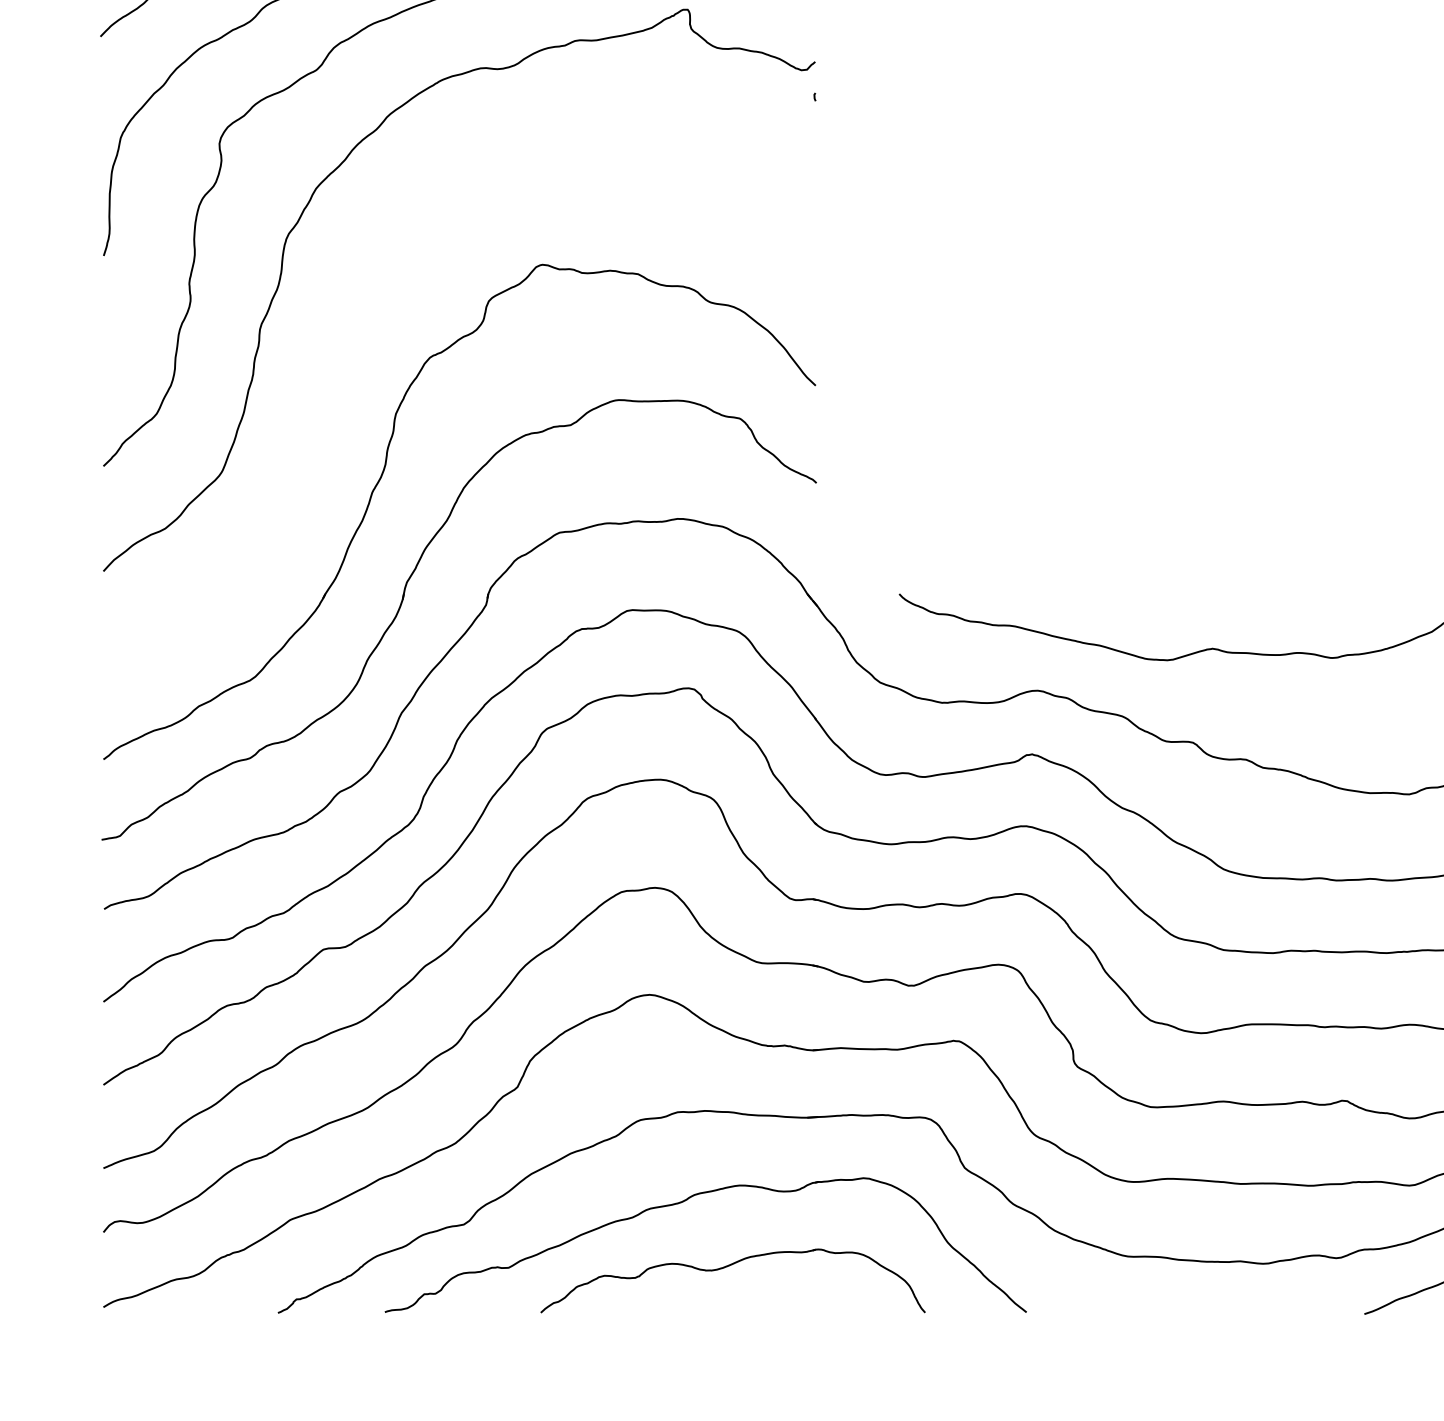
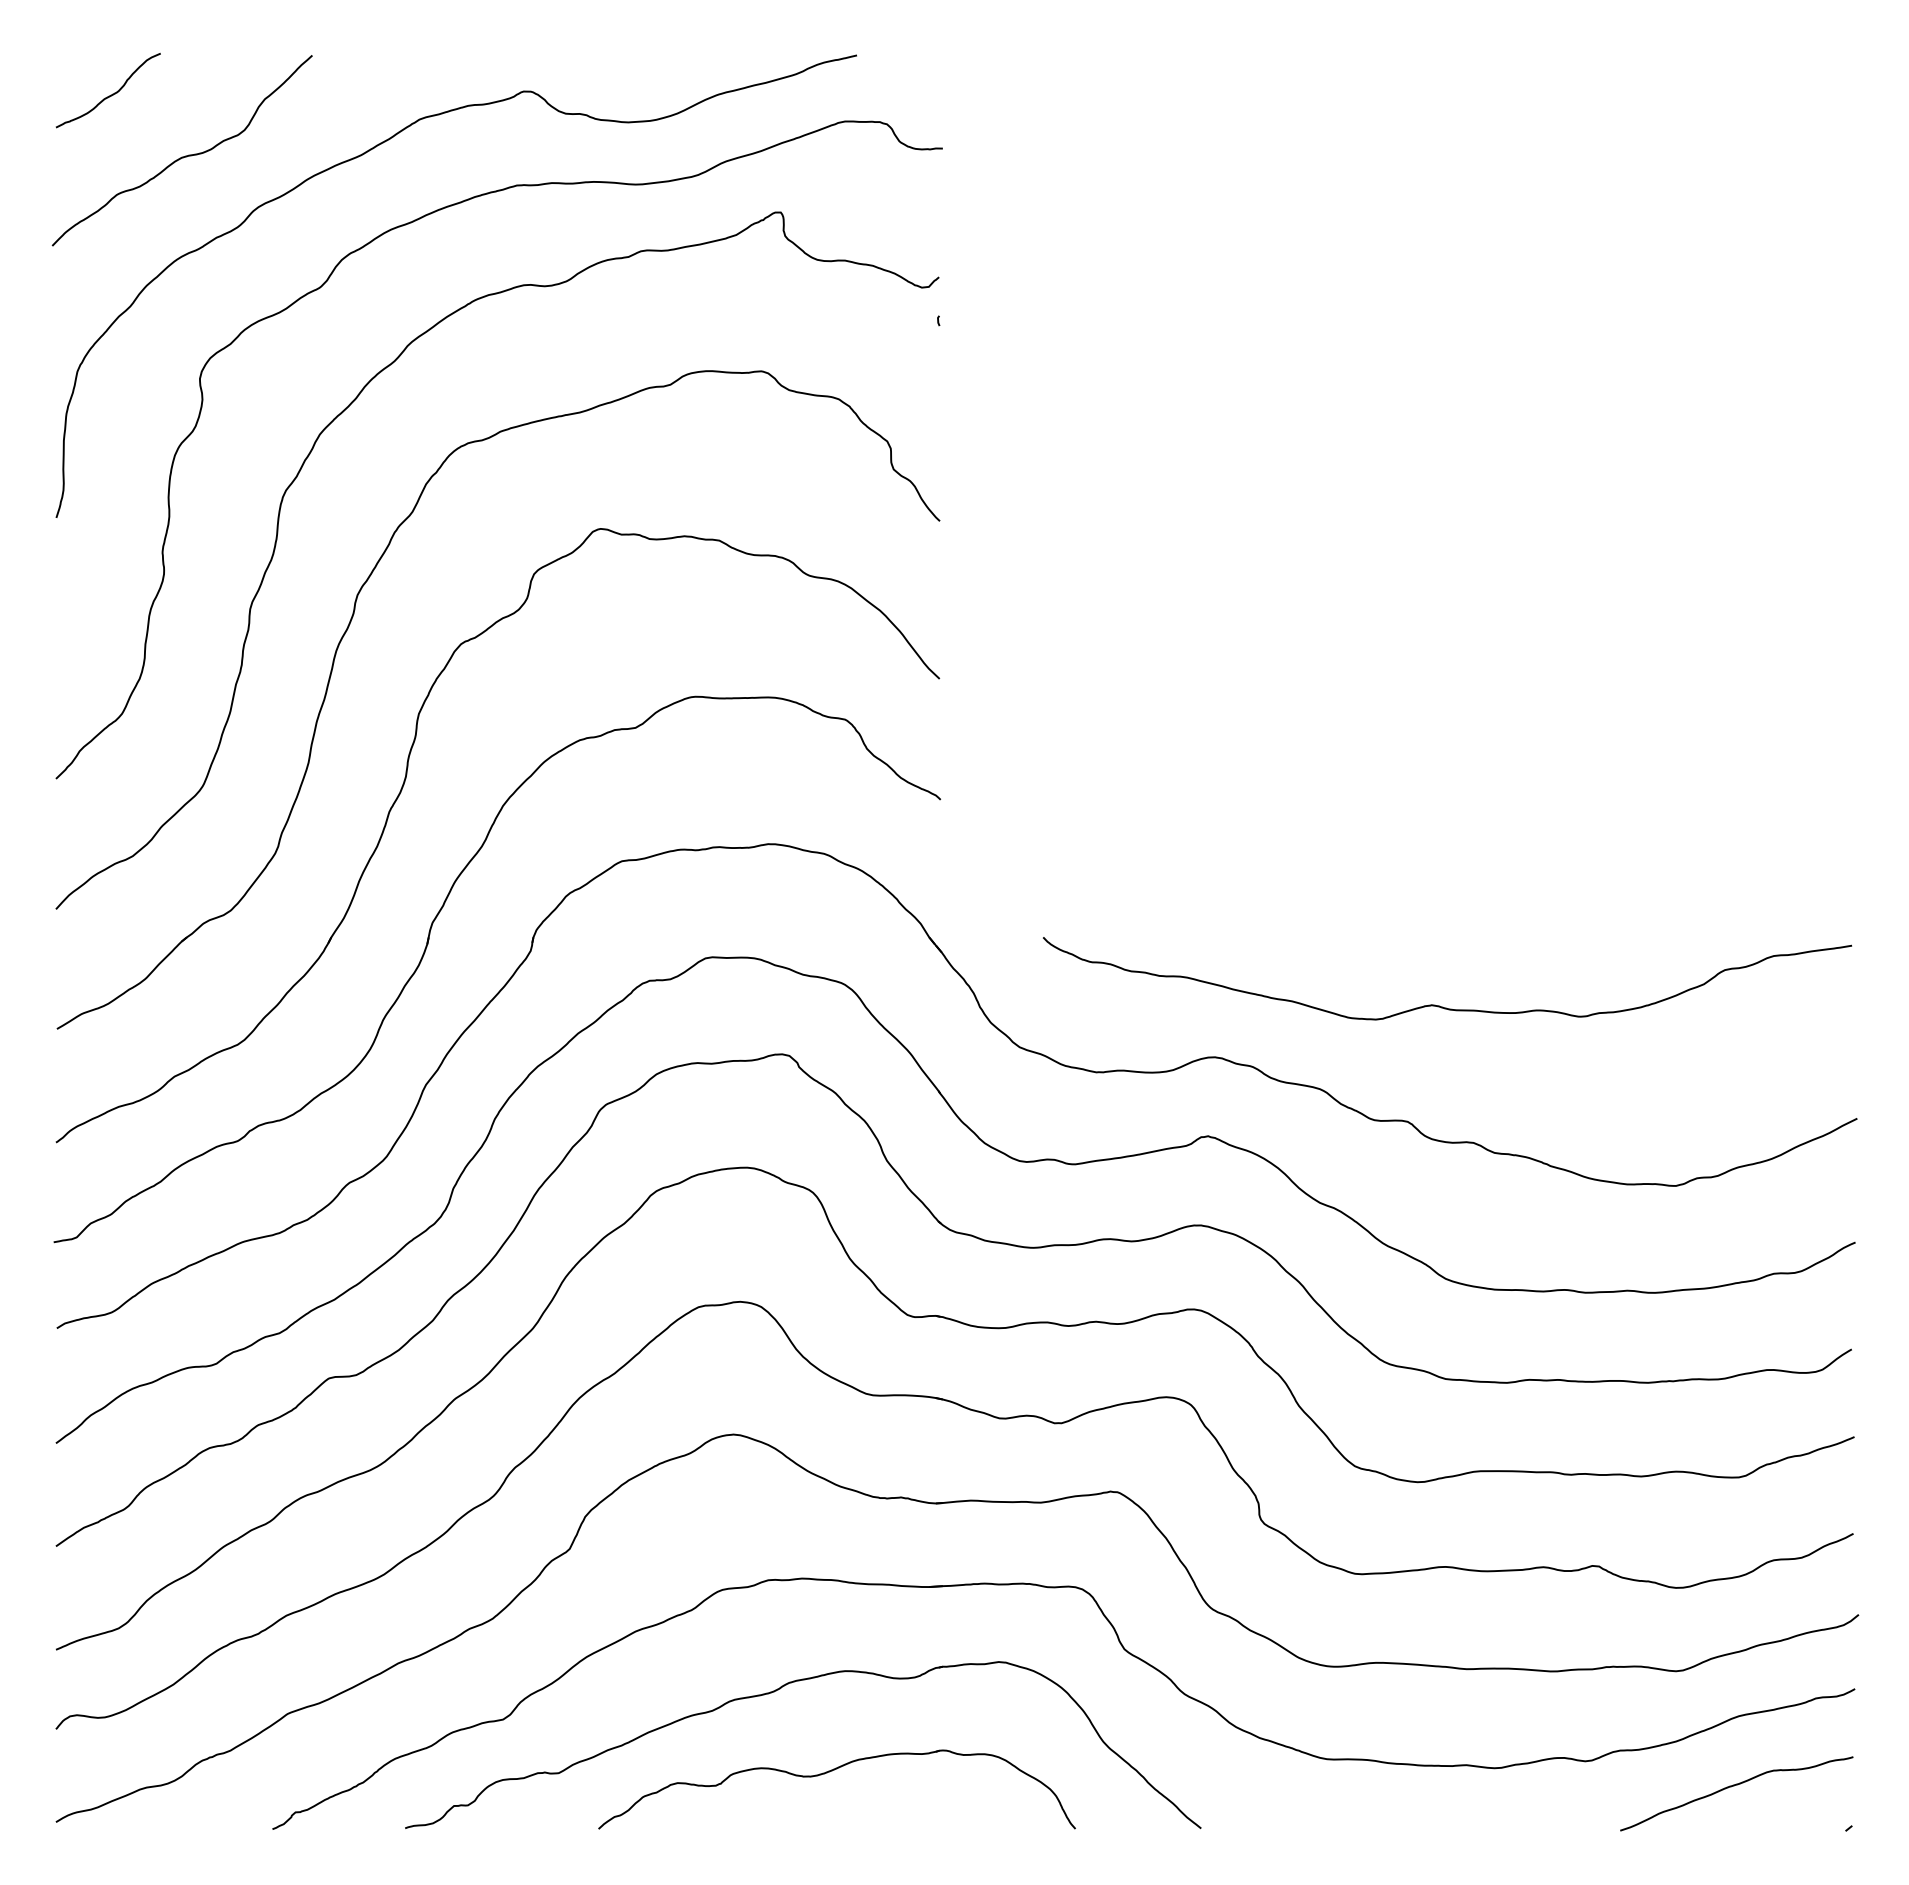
part: (339, 345) -> (348, 629), added

